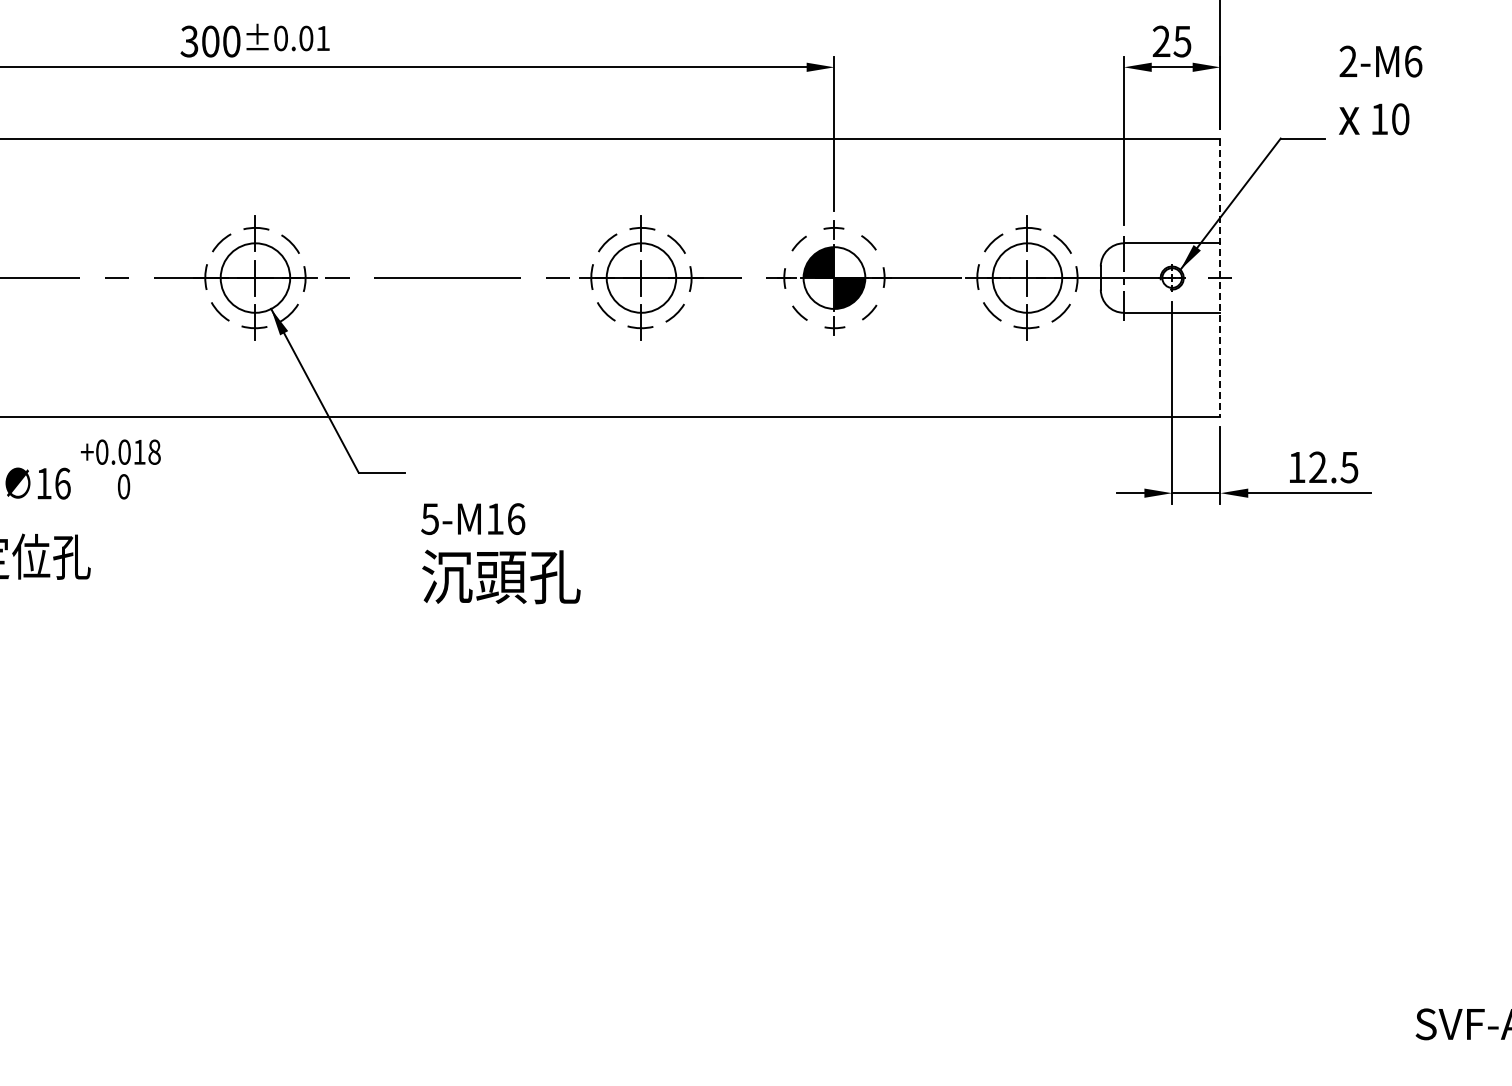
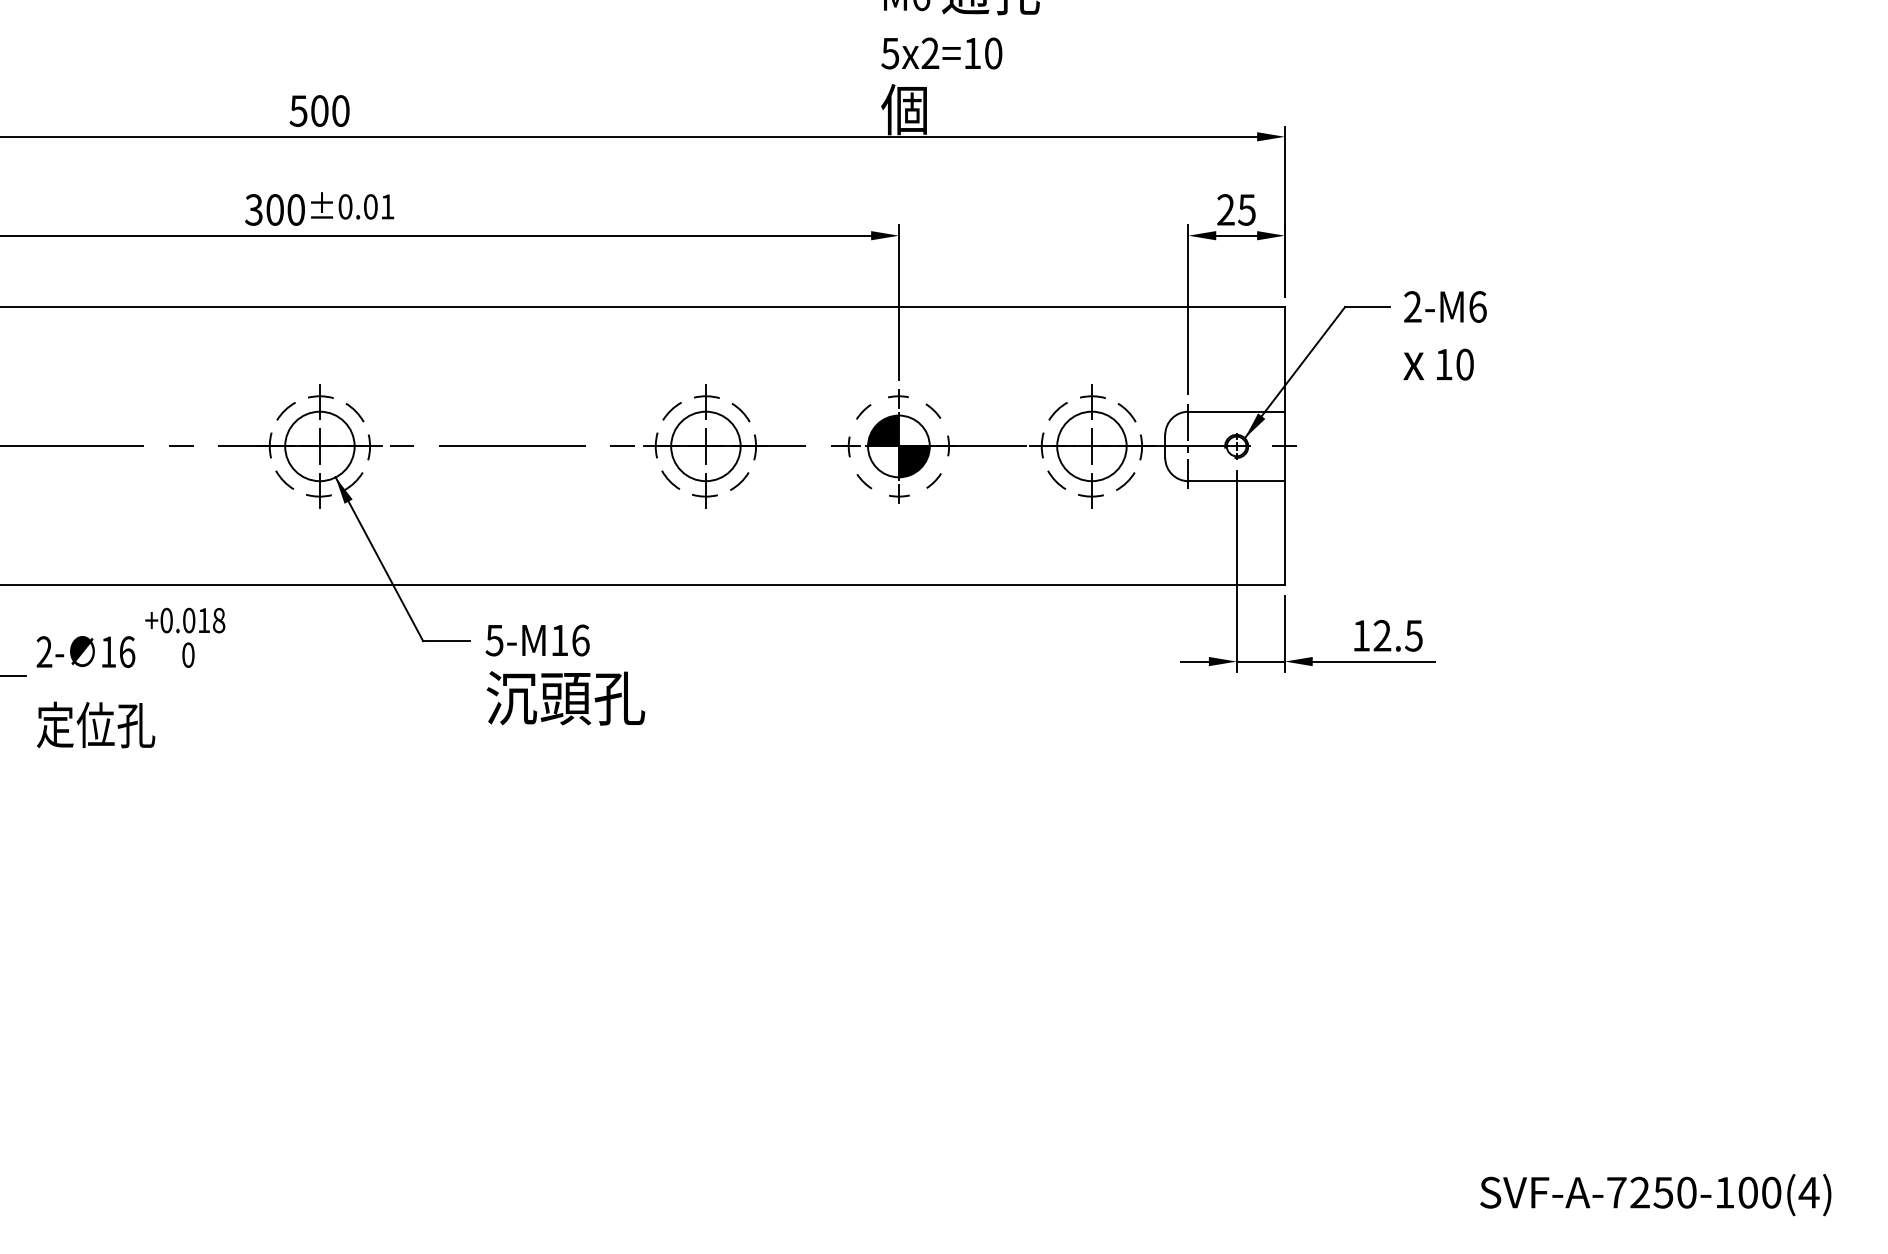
text: (1380, 90) -> (1444, 335), moved
line: (1220, 278) -> (1284, 446), dashed -> solid
text: (501, 553) -> (565, 674), moved

